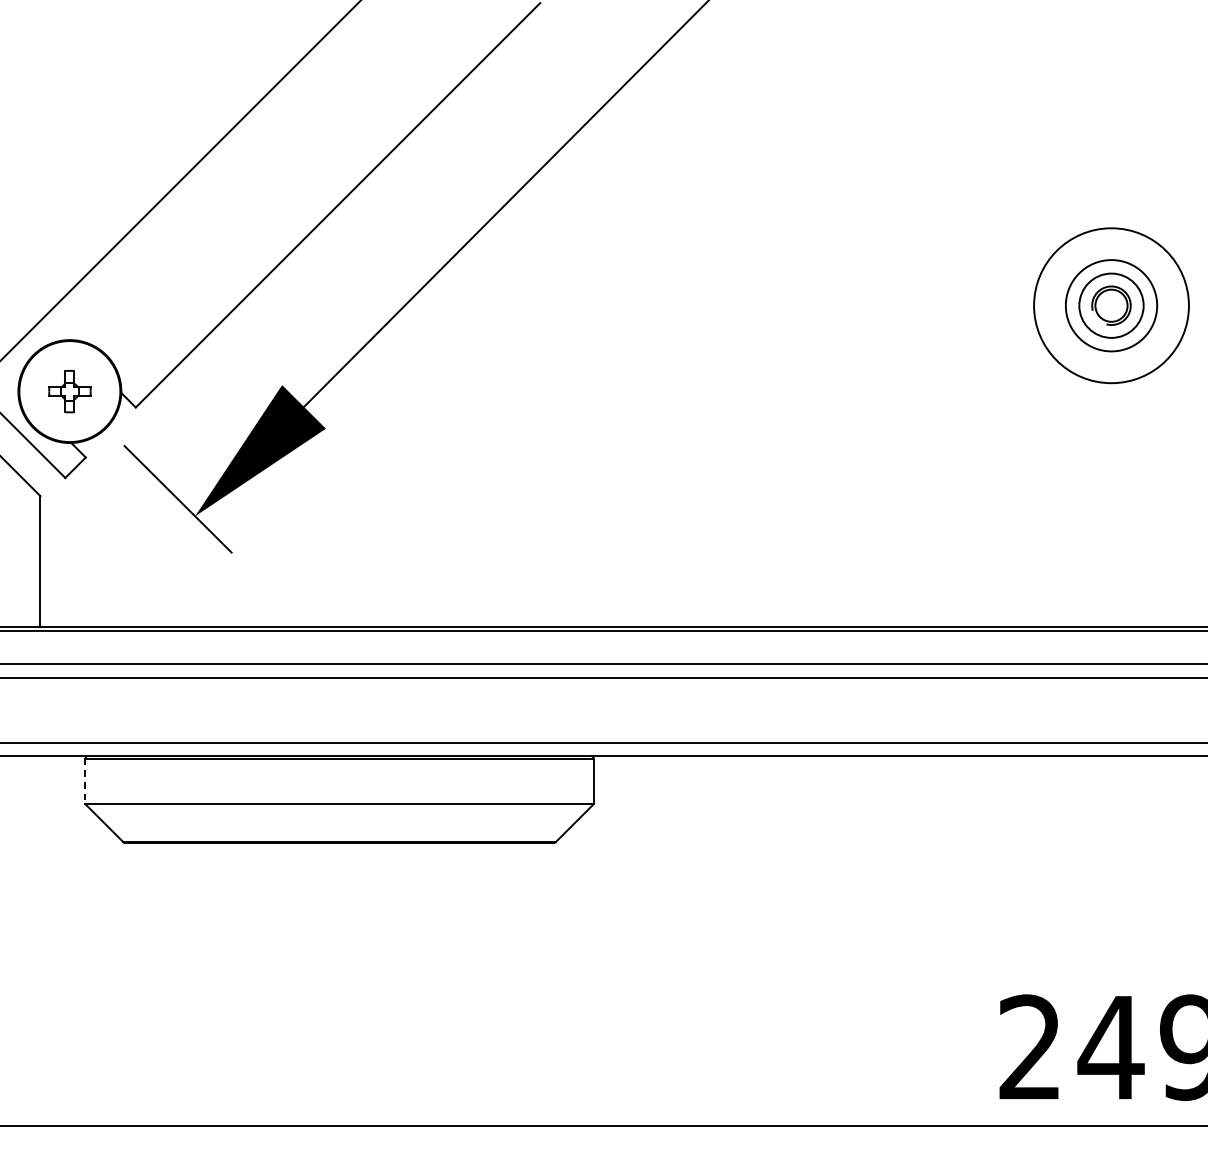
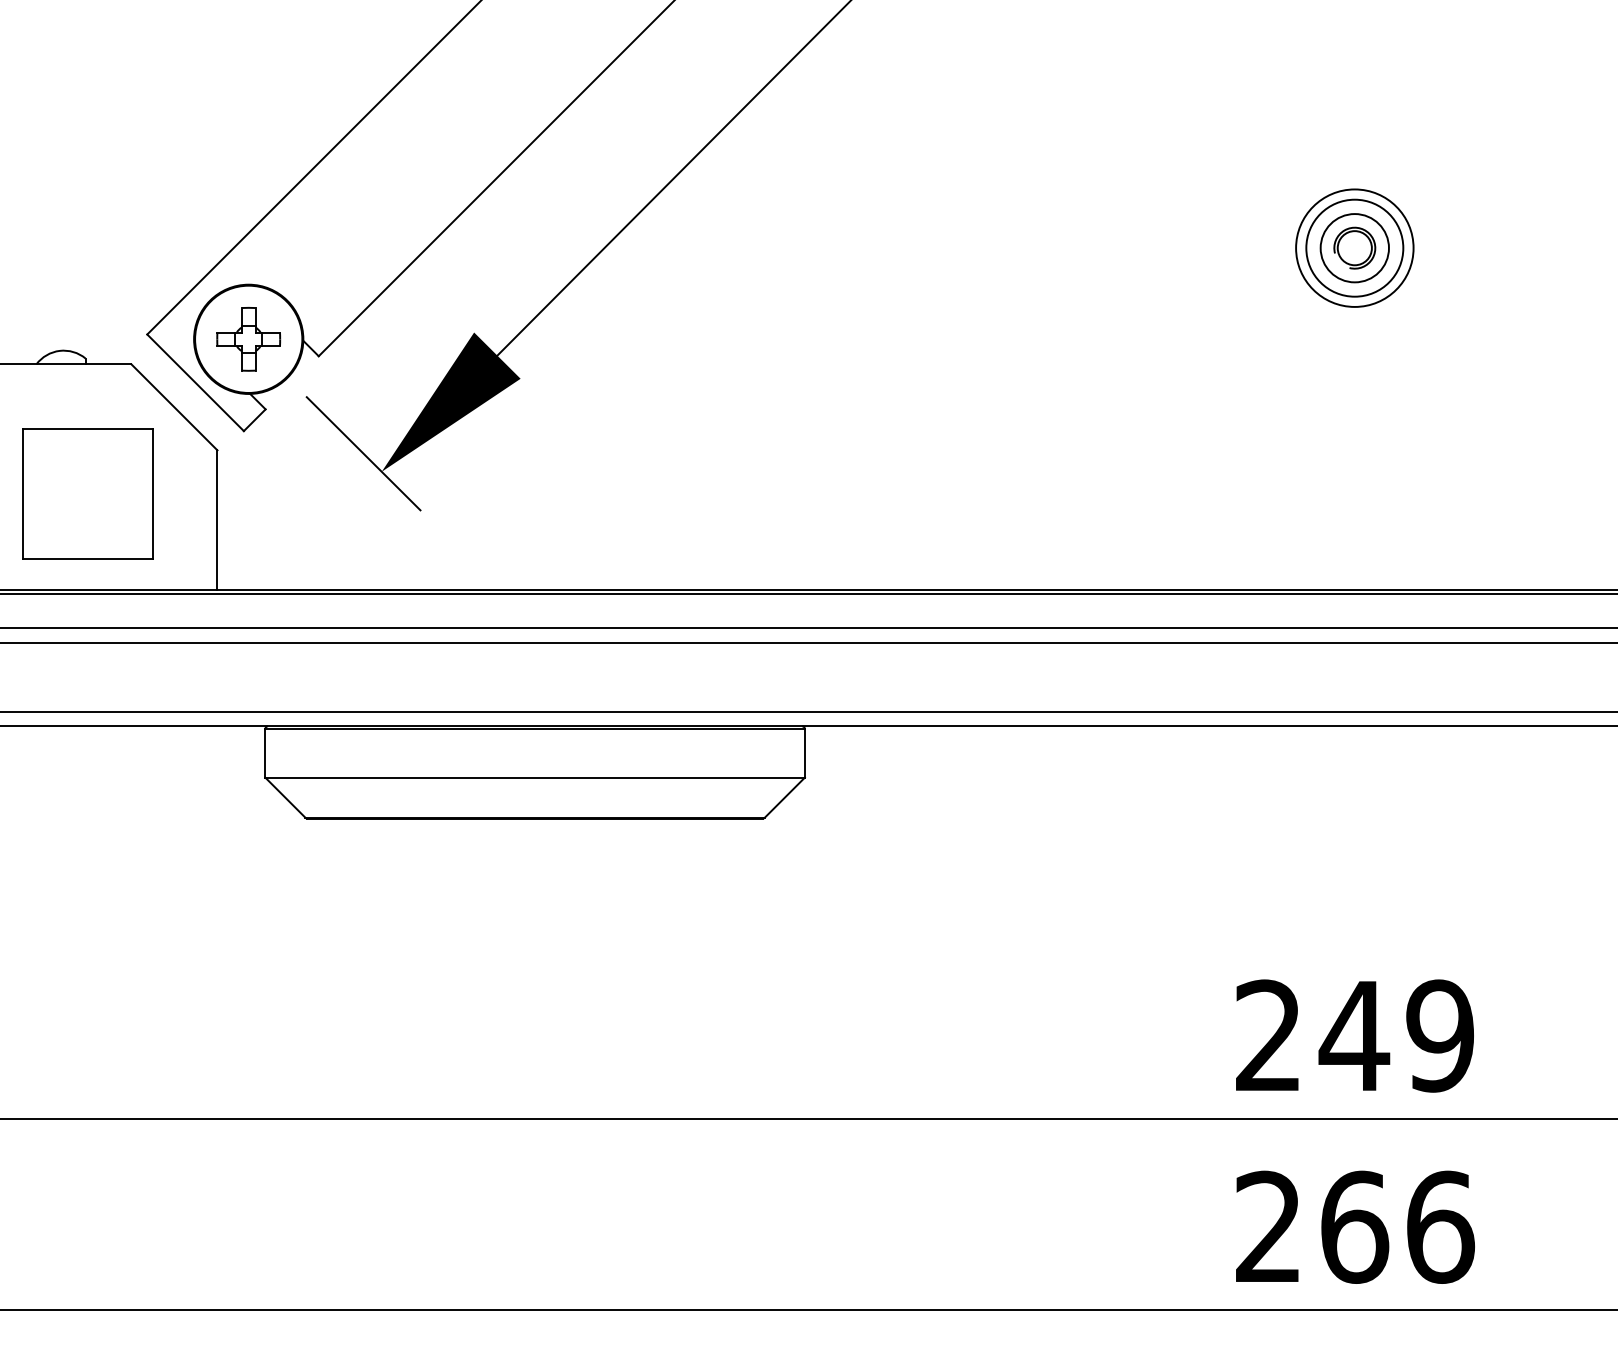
circle: (1111, 305) -> (1354, 247), size x0.71
part: (69, 391) -> (248, 339), size x1.43
line: (85, 781) -> (265, 753), dashed -> solid

